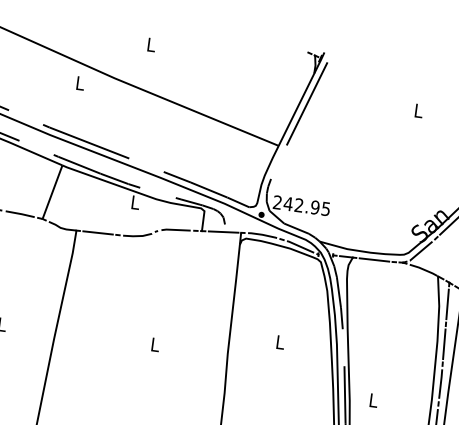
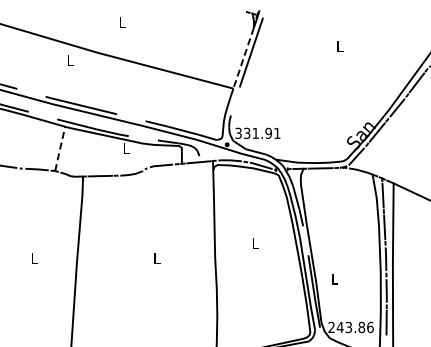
line: (296, 109) -> (243, 58), solid -> dashed
line: (52, 191) -> (60, 148), solid -> dashed
text: (301, 204) -> (257, 132), 242.95 -> 331.91

